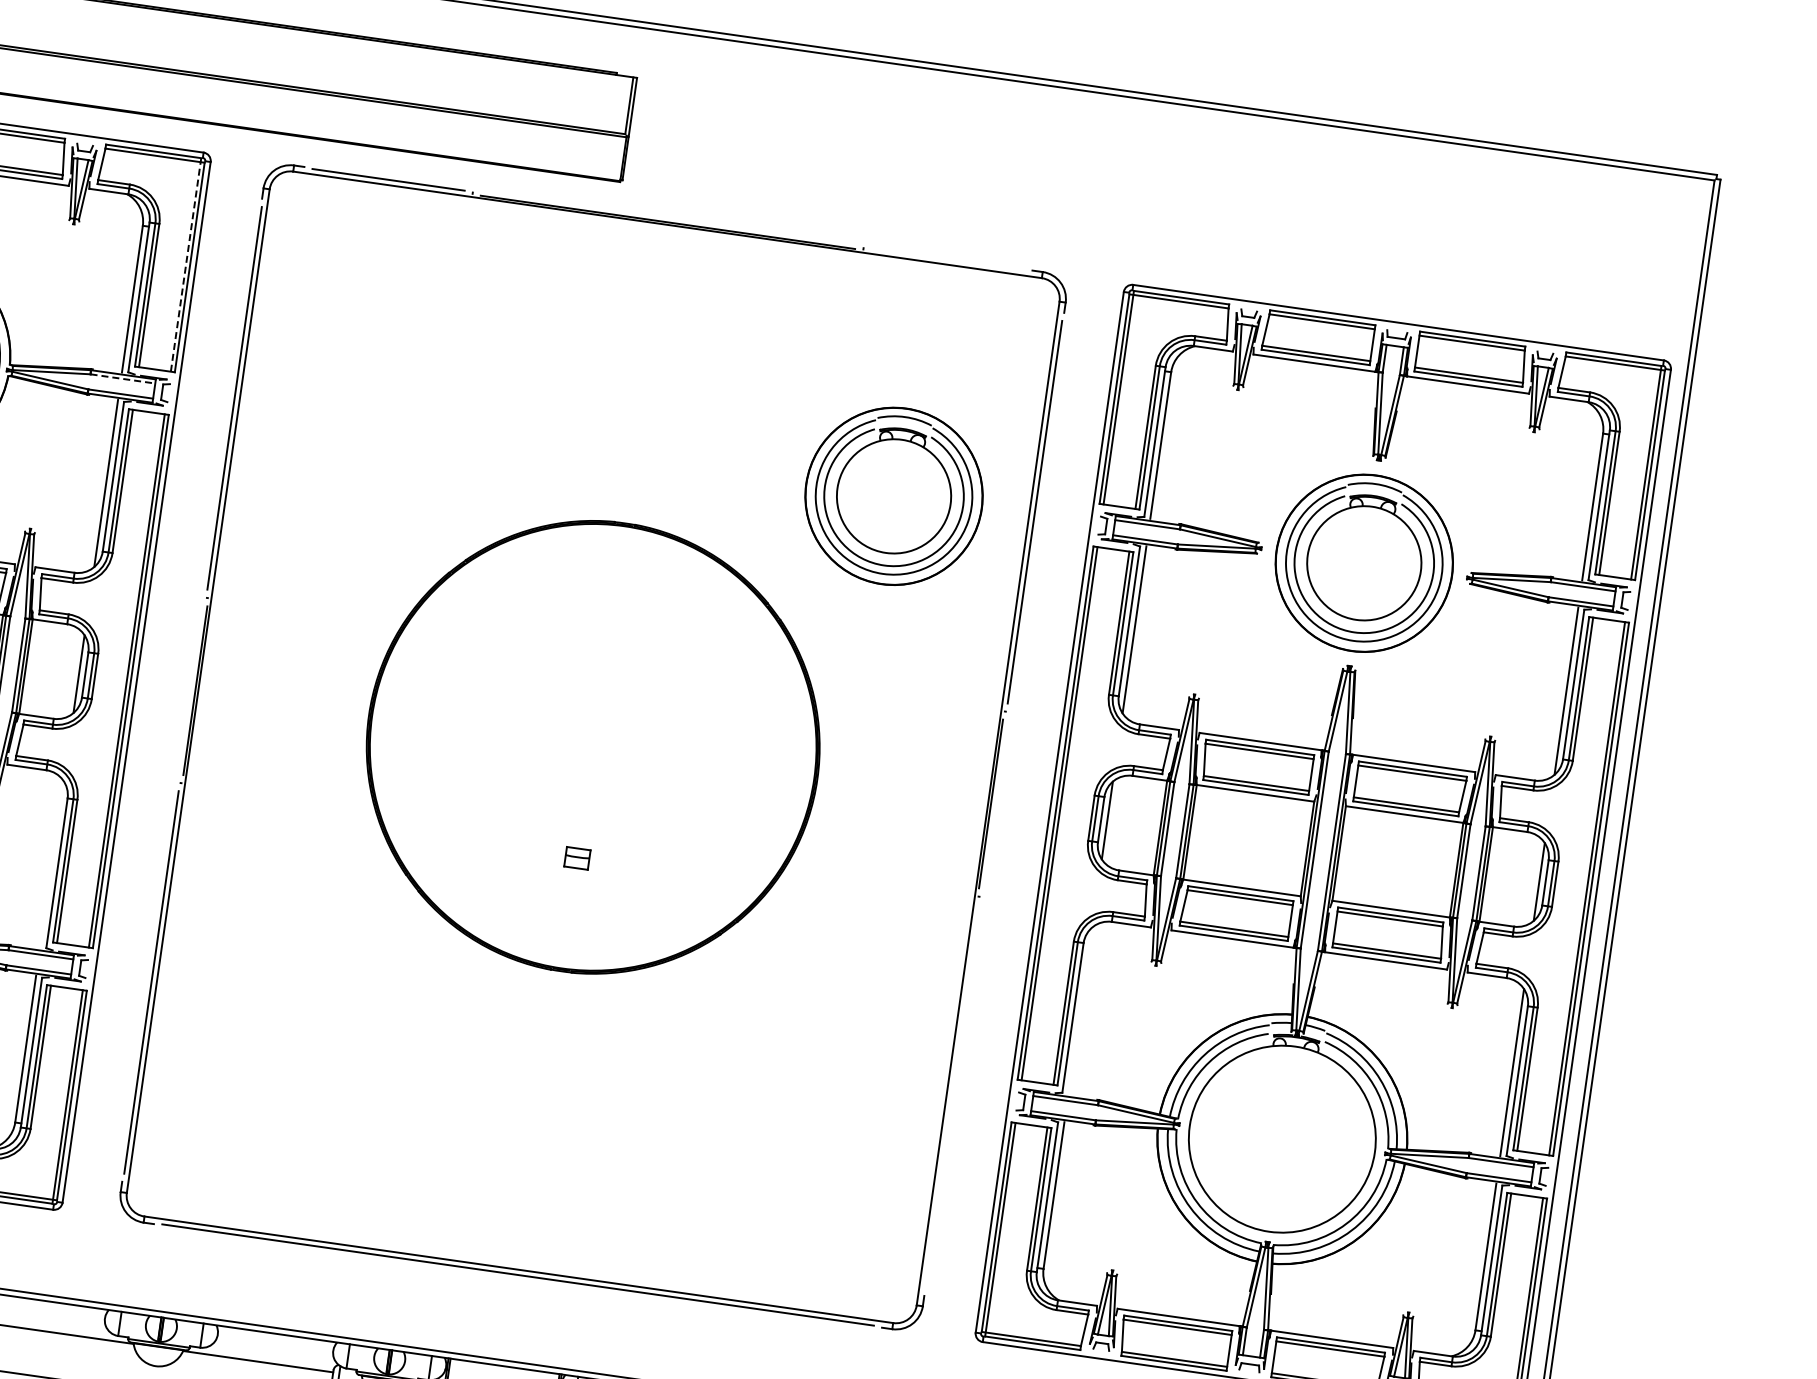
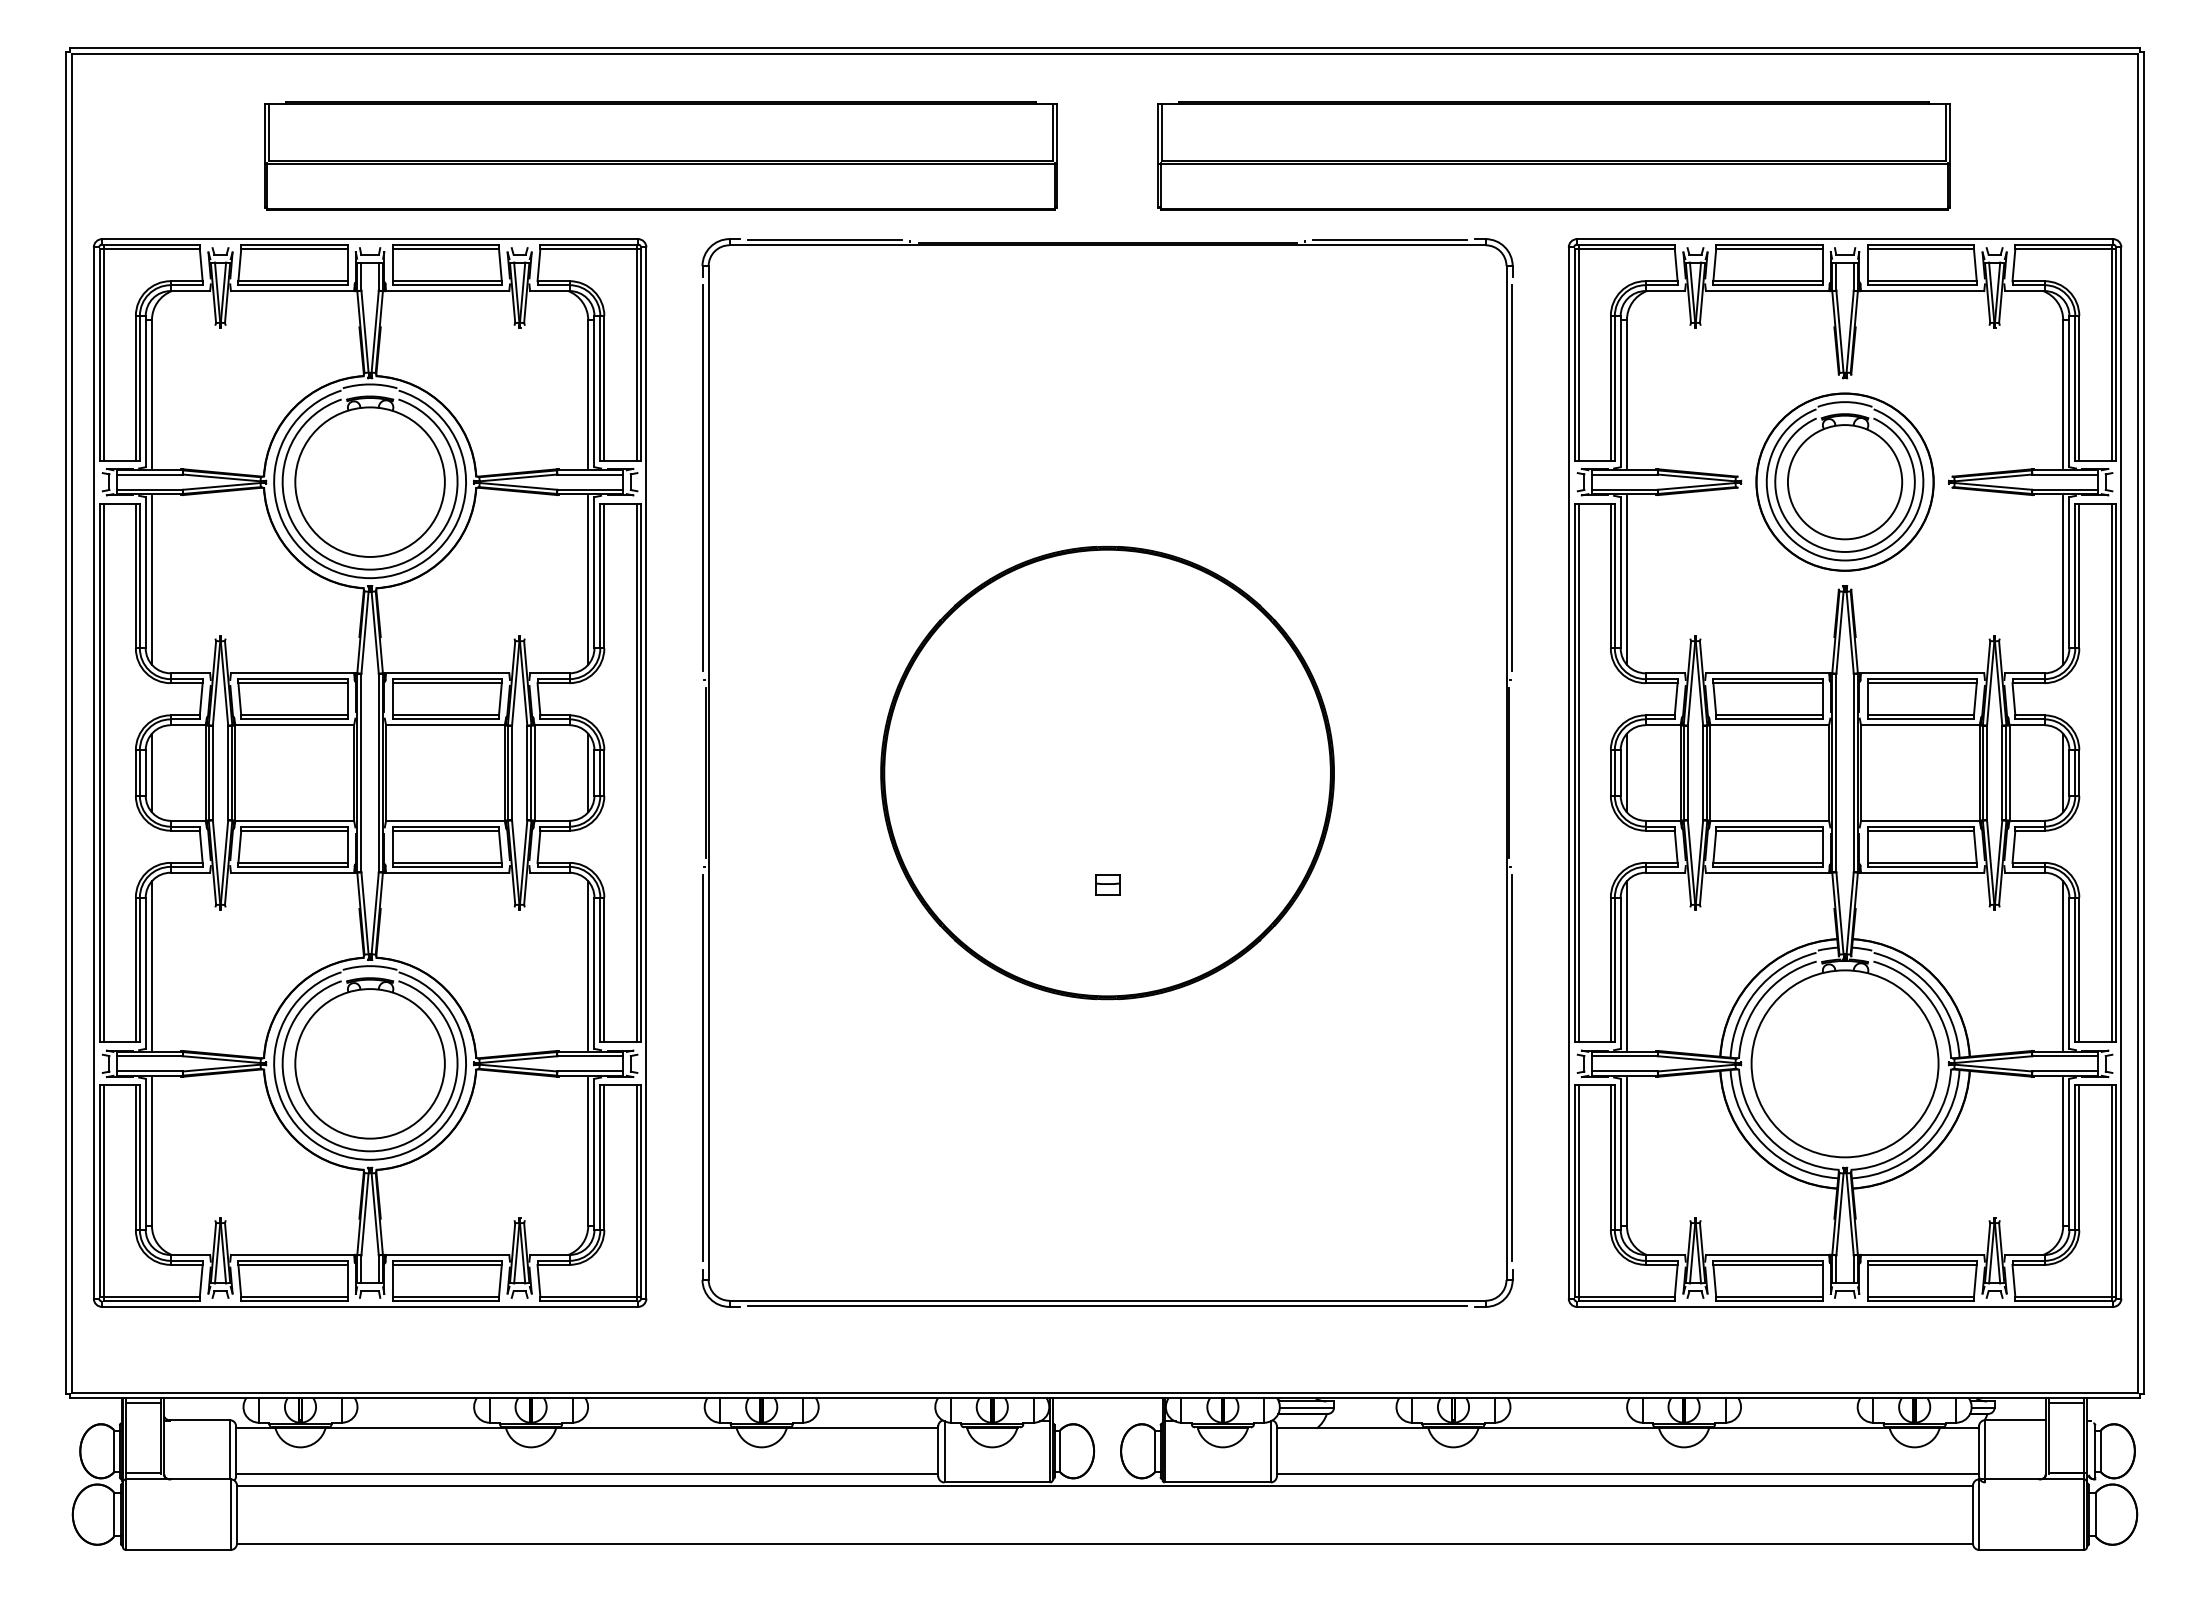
part: (1121, 198) -> (1553, 155), added
line: (947, 259) -> (1389, 240), added
line: (186, 264) -> (636, 352), dashed -> solid
line: (123, 378) -> (590, 474), dashed -> solid
part: (893, 495) -> (1369, 481), removed
line: (52, 864) -> (588, 965), added
line: (1079, 1011) -> (1626, 965), added
line: (951, 1095) -> (1511, 1067), added

